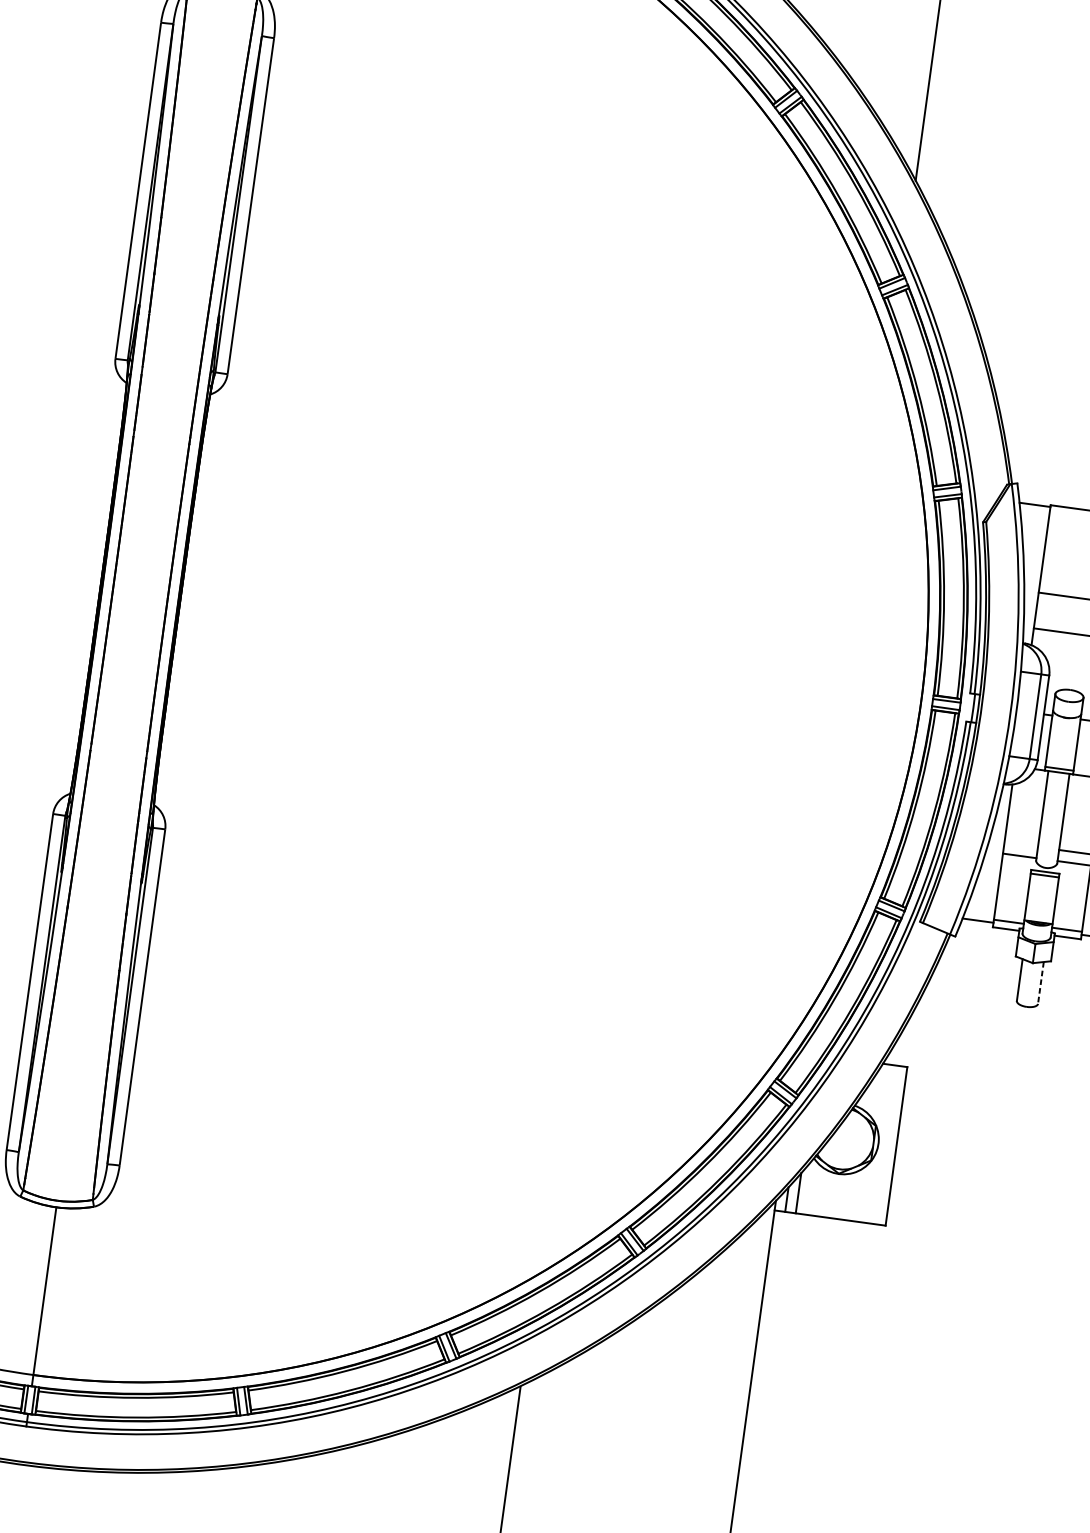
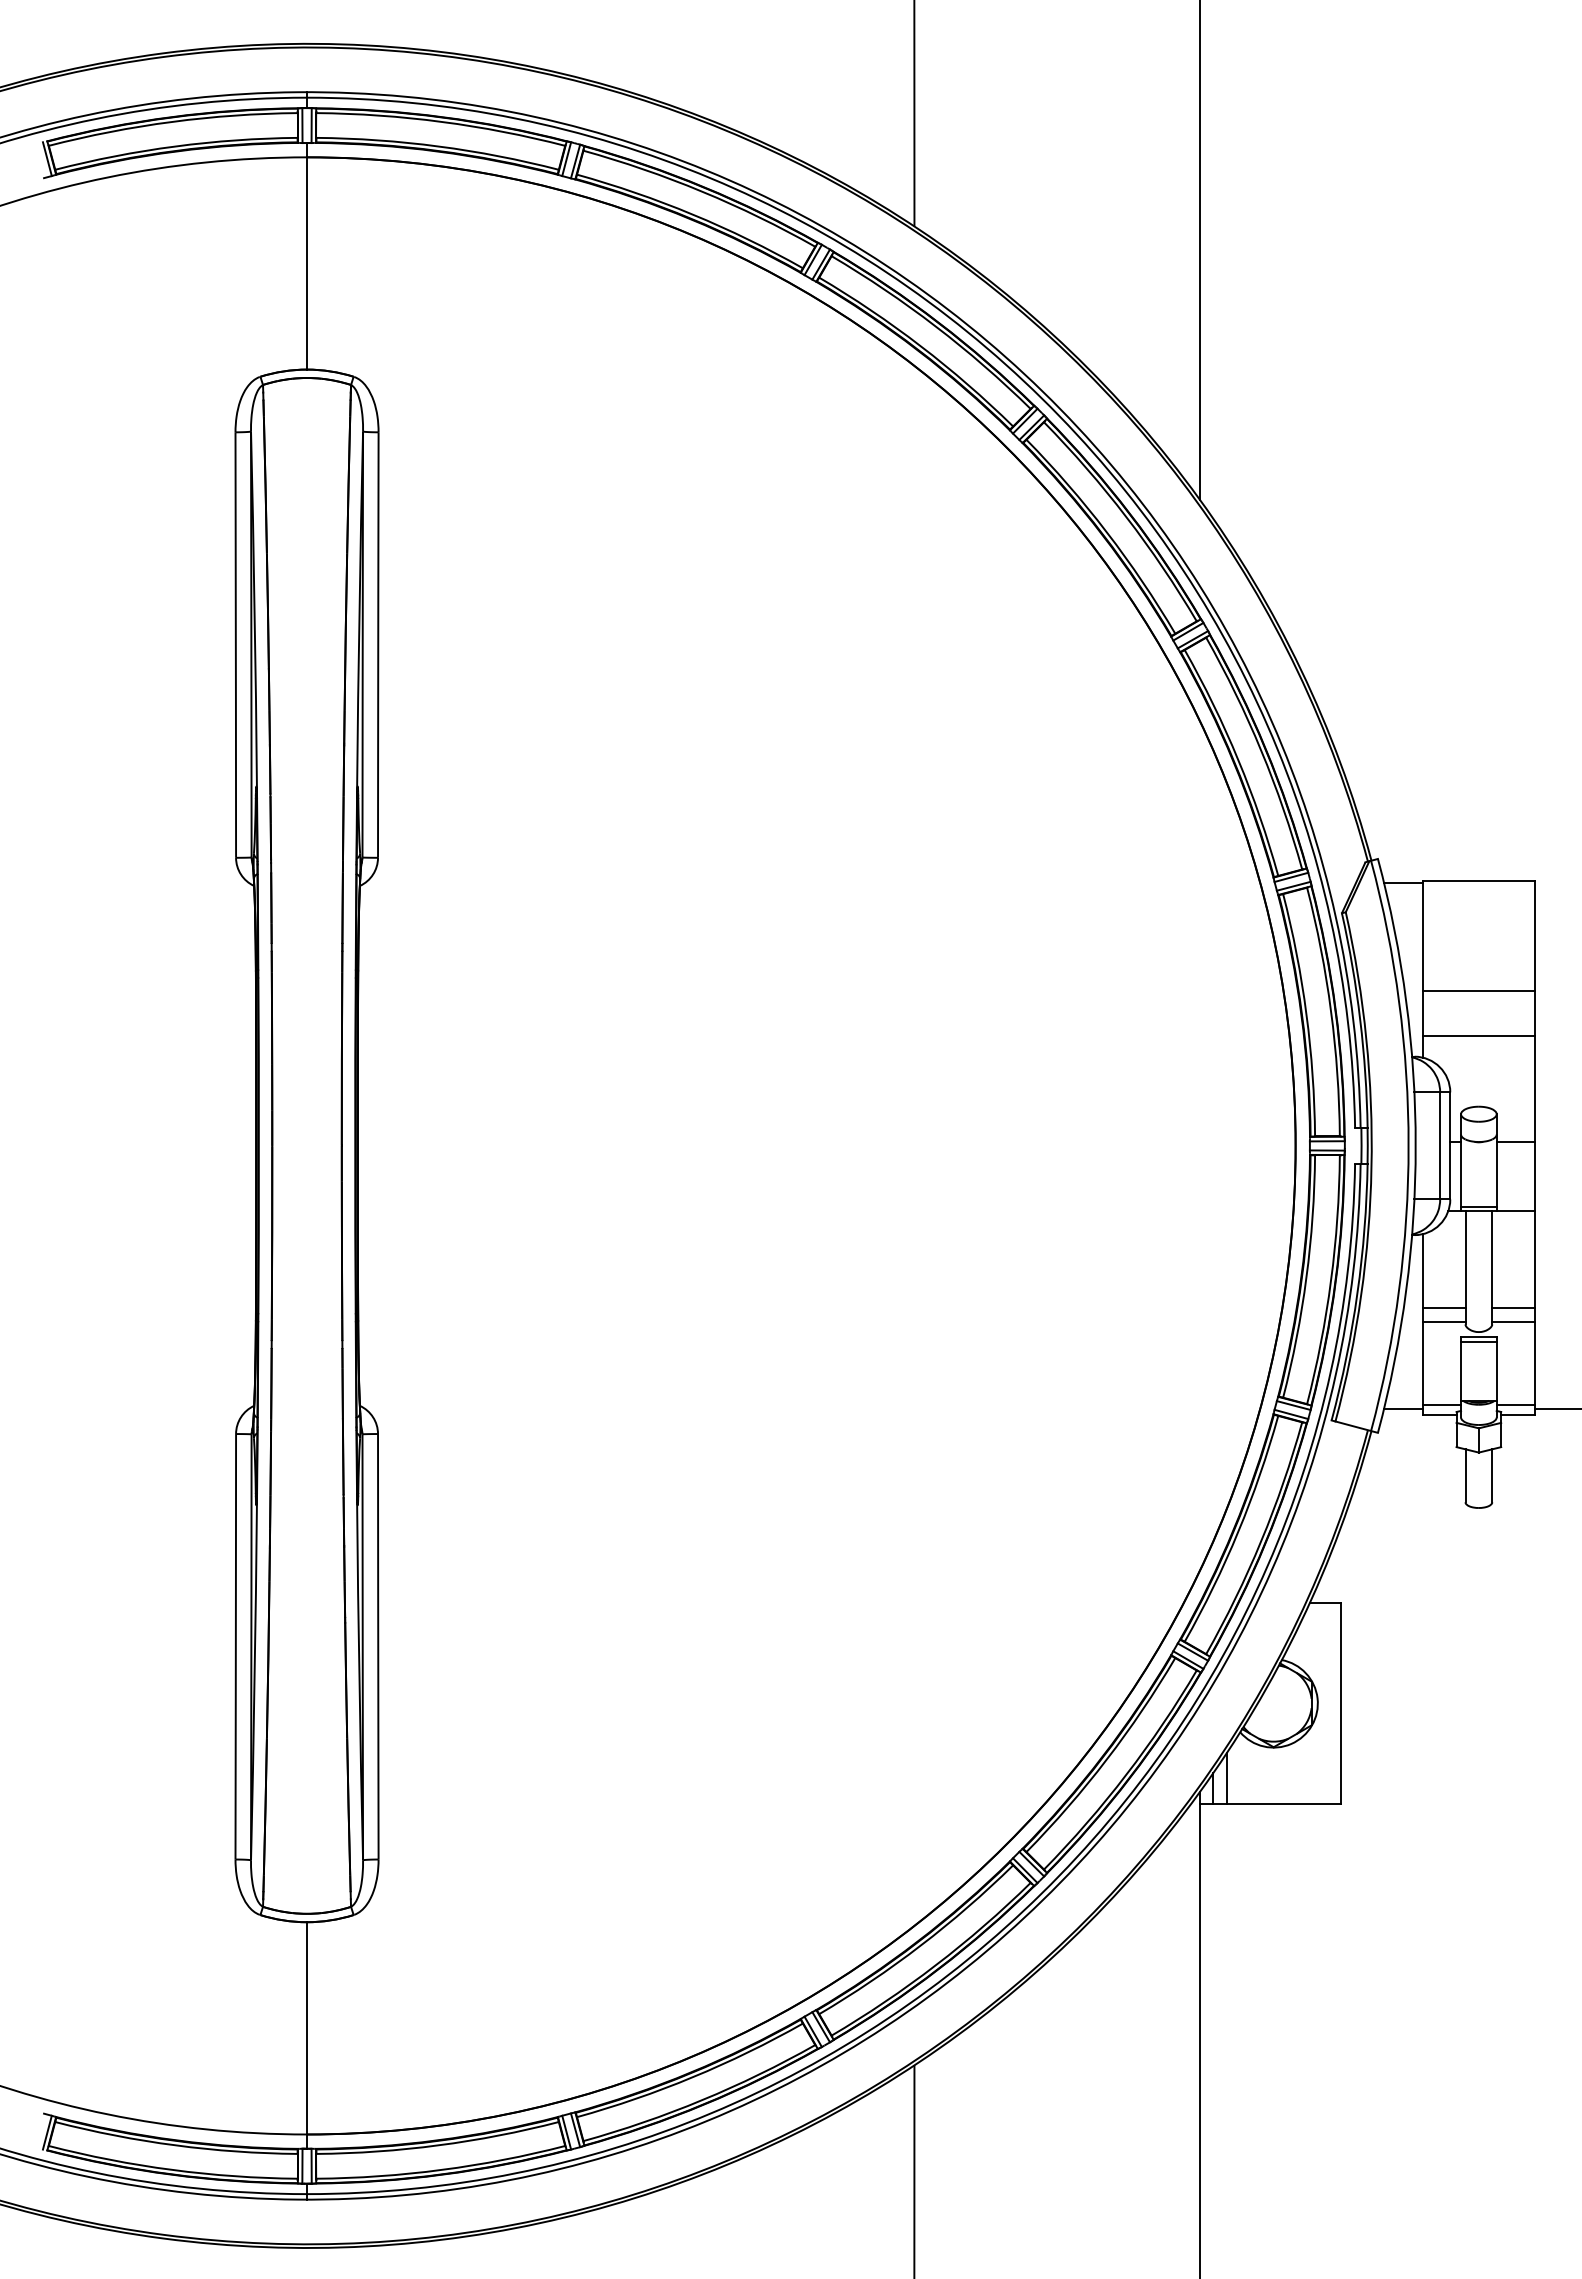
line: (1021, 844) -> (1444, 1307), added
line: (1041, 982) -> (1492, 1475), dashed -> solid

